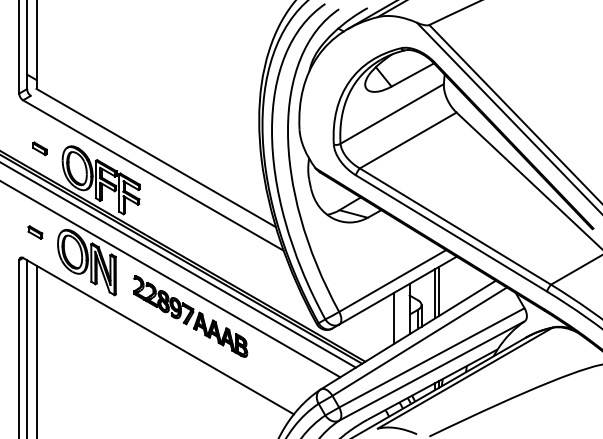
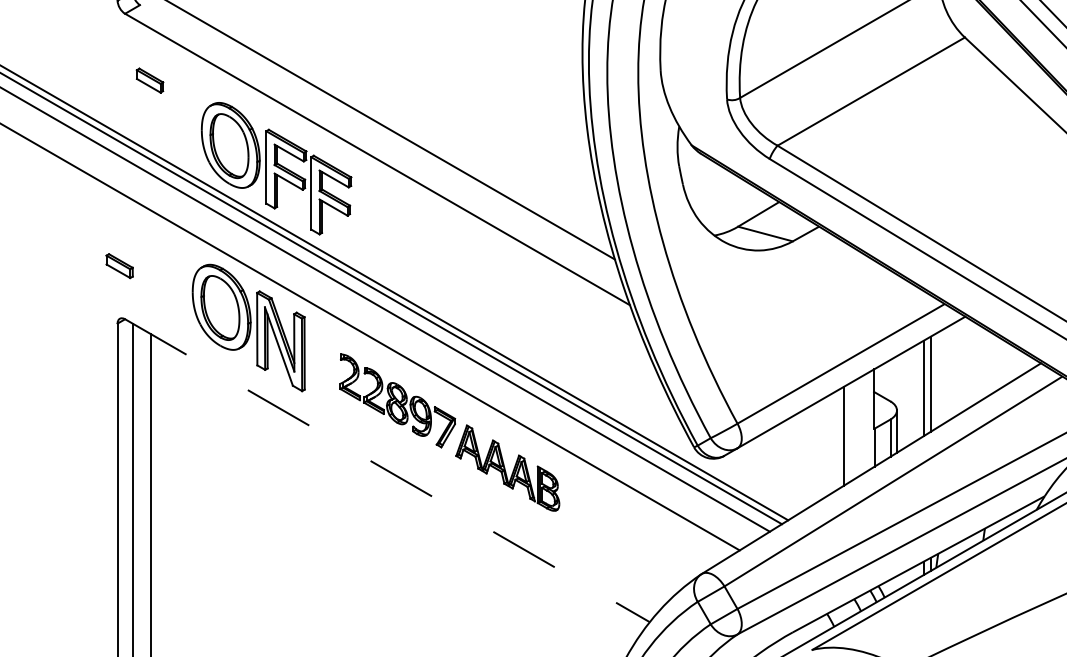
part: (39, 148) -> (149, 79), moved
part: (35, 232) -> (119, 265), moved
line: (158, 336) -> (387, 471), solid -> dashed

